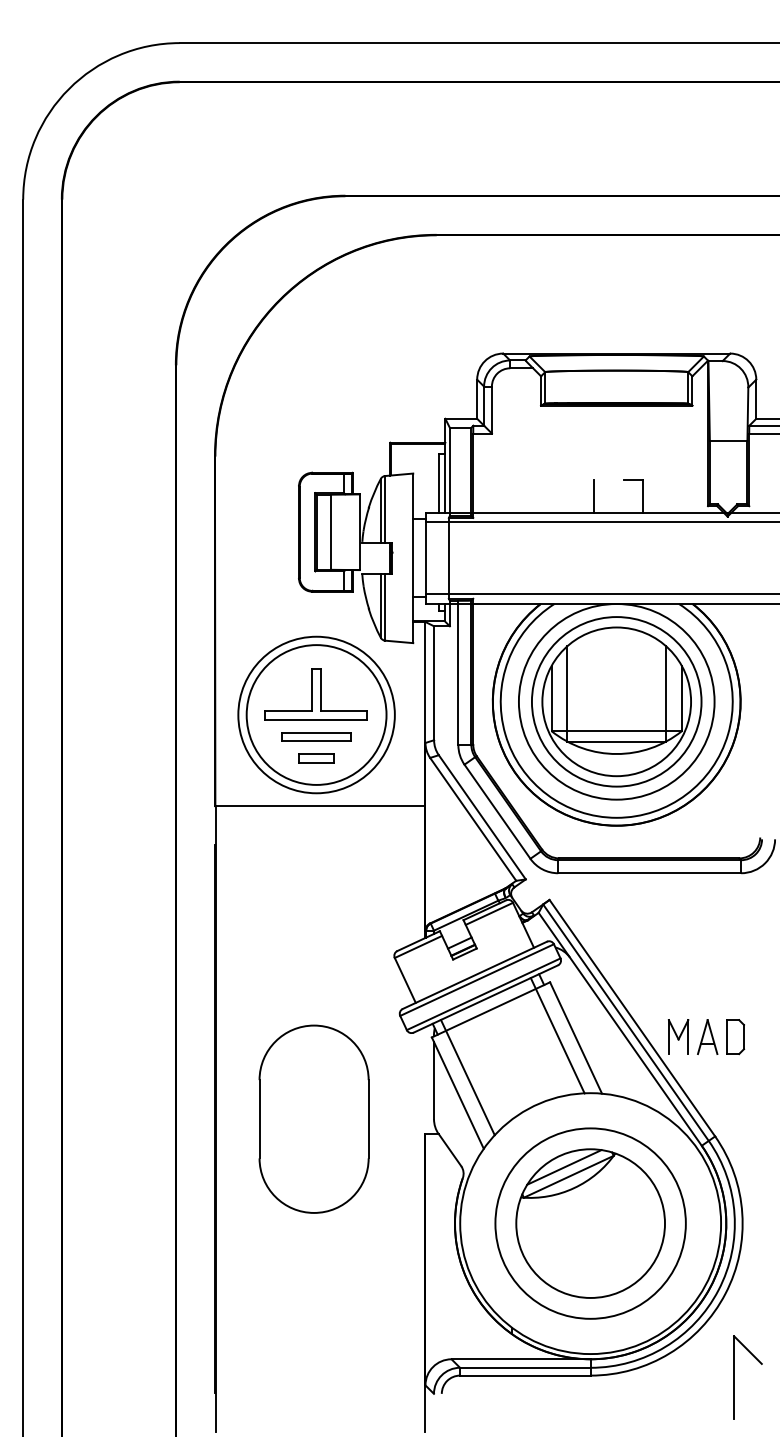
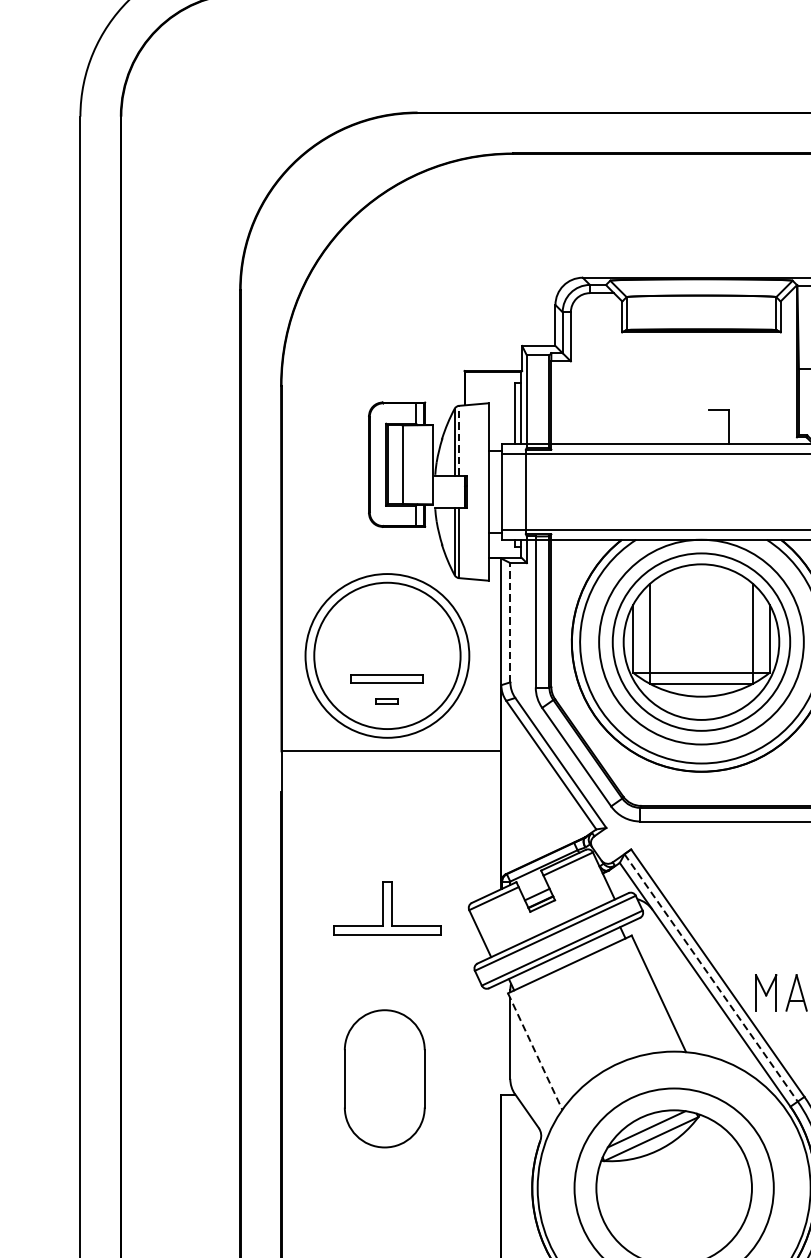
line: (594, 496) -> (678, 427), removed
line: (385, 508) -> (459, 439), solid -> dashed
line: (434, 683) -> (510, 622), solid -> dashed
part: (315, 694) -> (386, 908), moved
part: (316, 758) -> (387, 701), size x0.6
line: (626, 1023) -> (711, 978), solid -> dashed
line: (557, 1035) -> (639, 991), removed
line: (467, 1077) -> (545, 1035), removed
line: (458, 1093) -> (535, 1051), solid -> dashed
part: (313, 1118) -> (384, 1078), size x0.7

